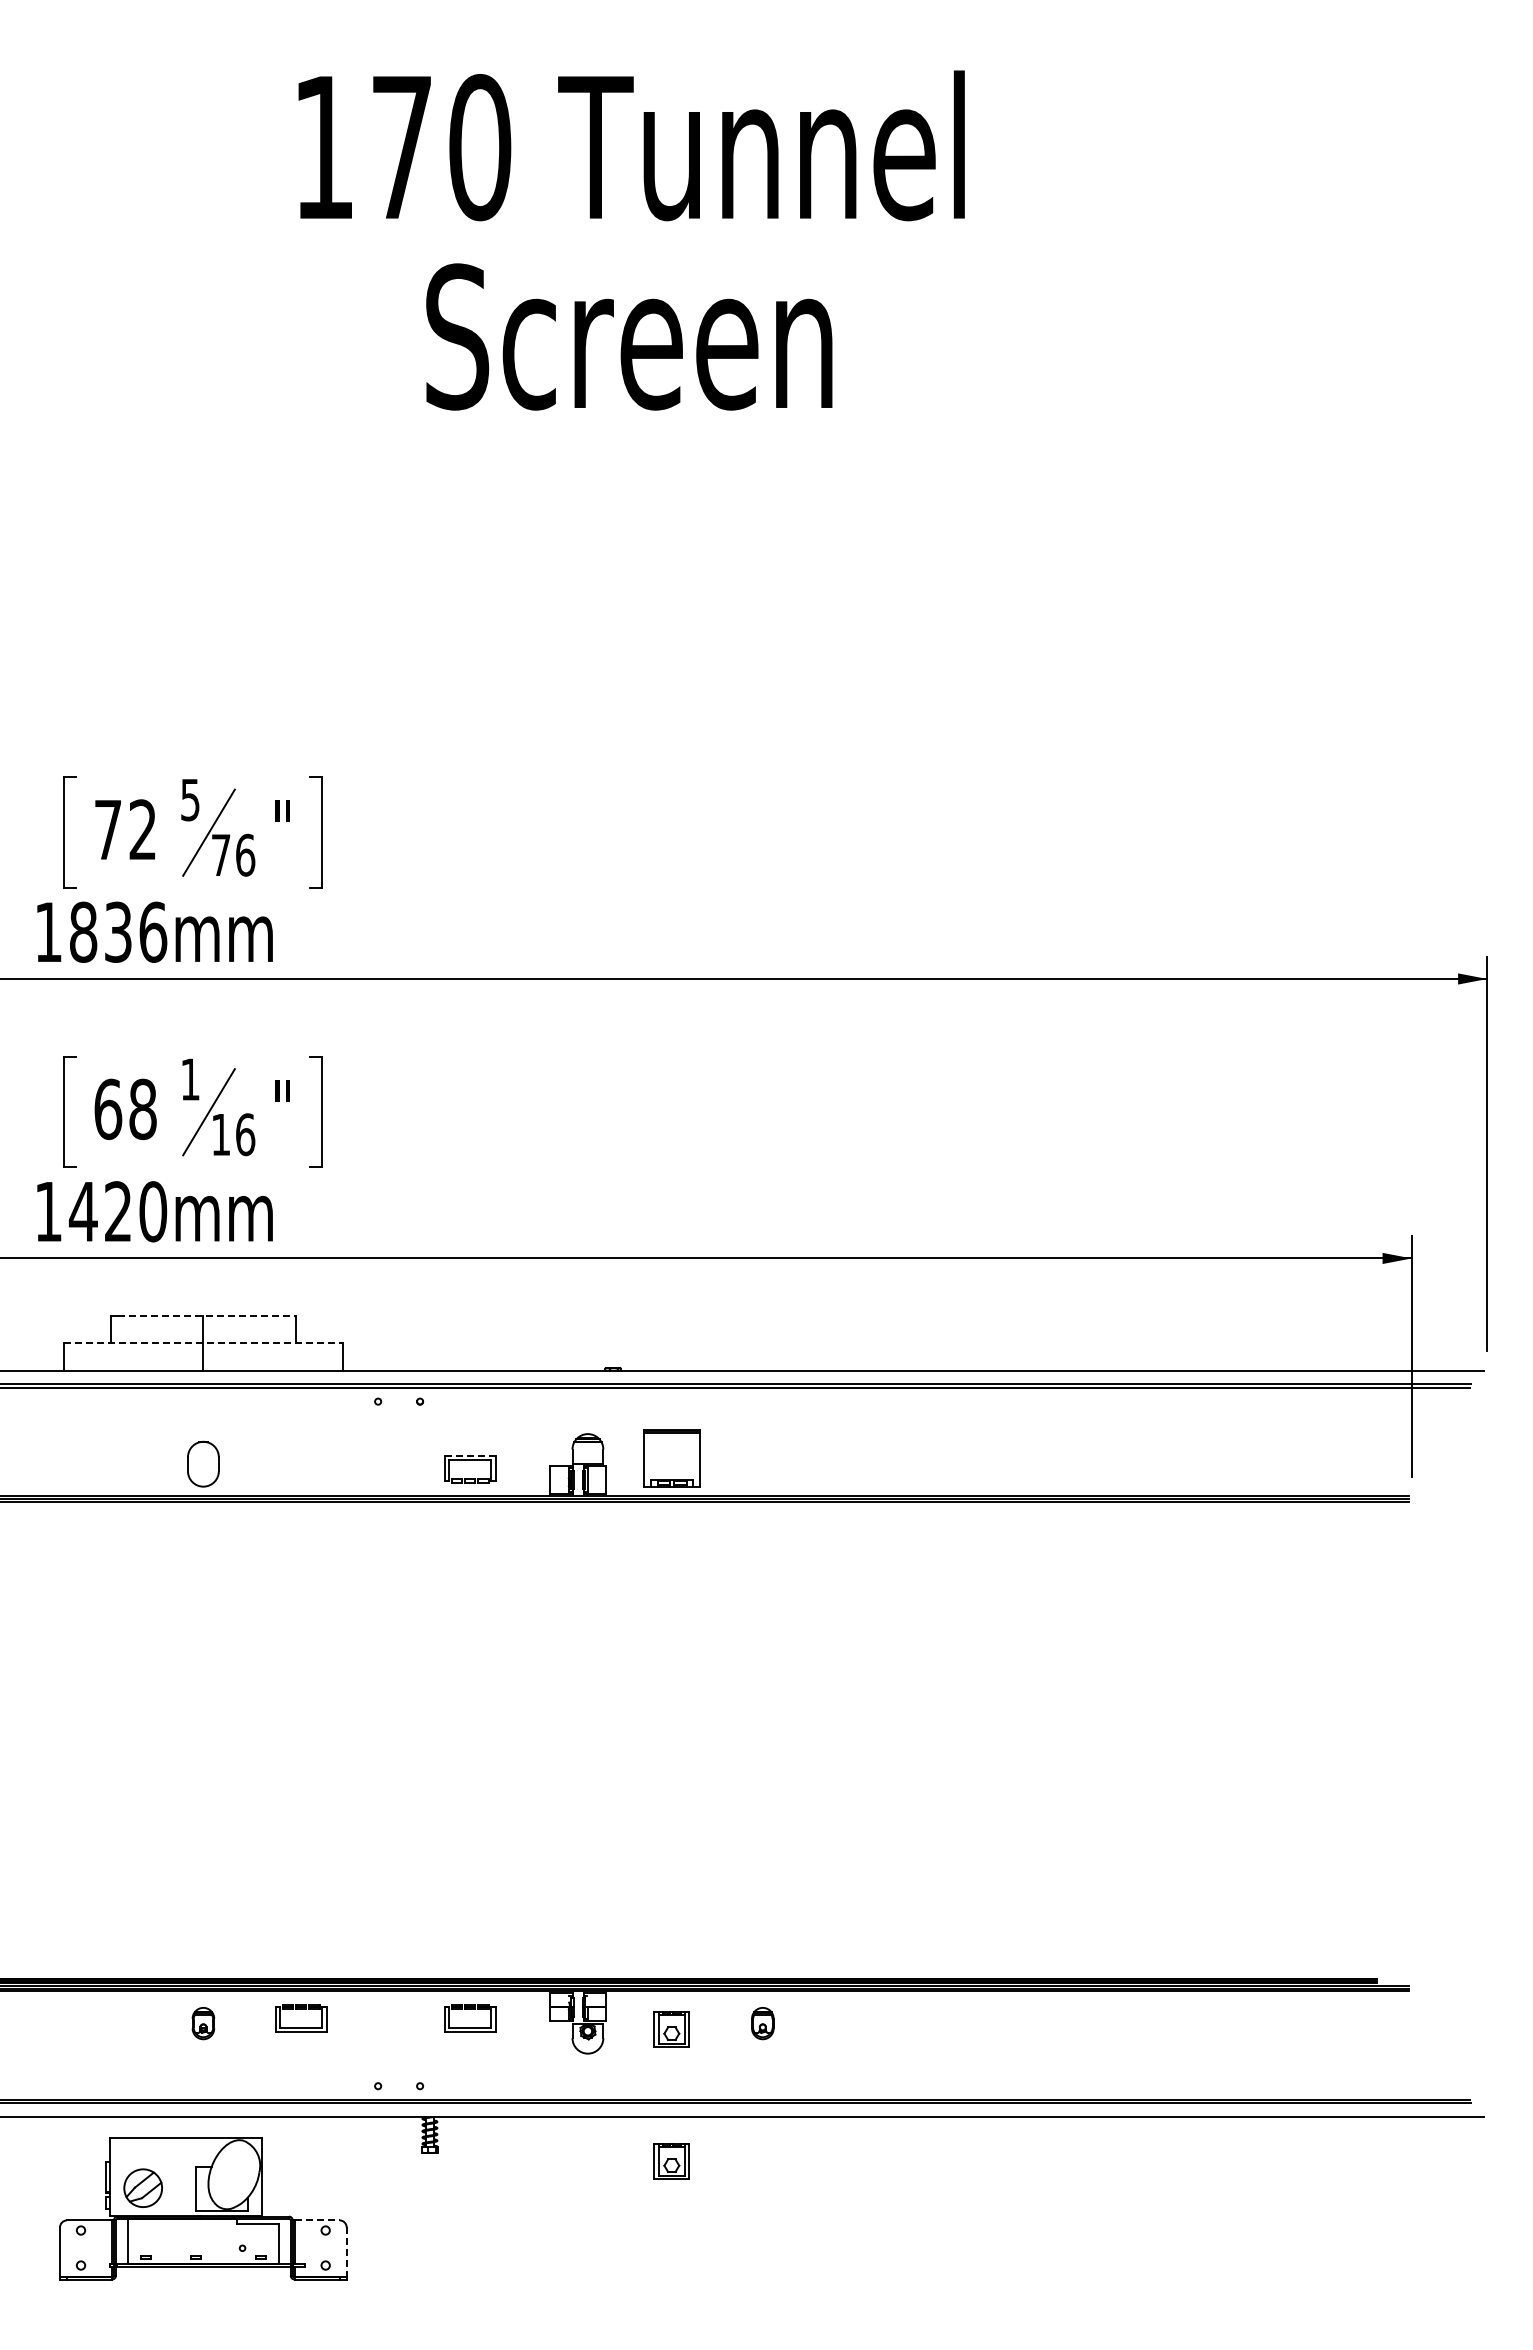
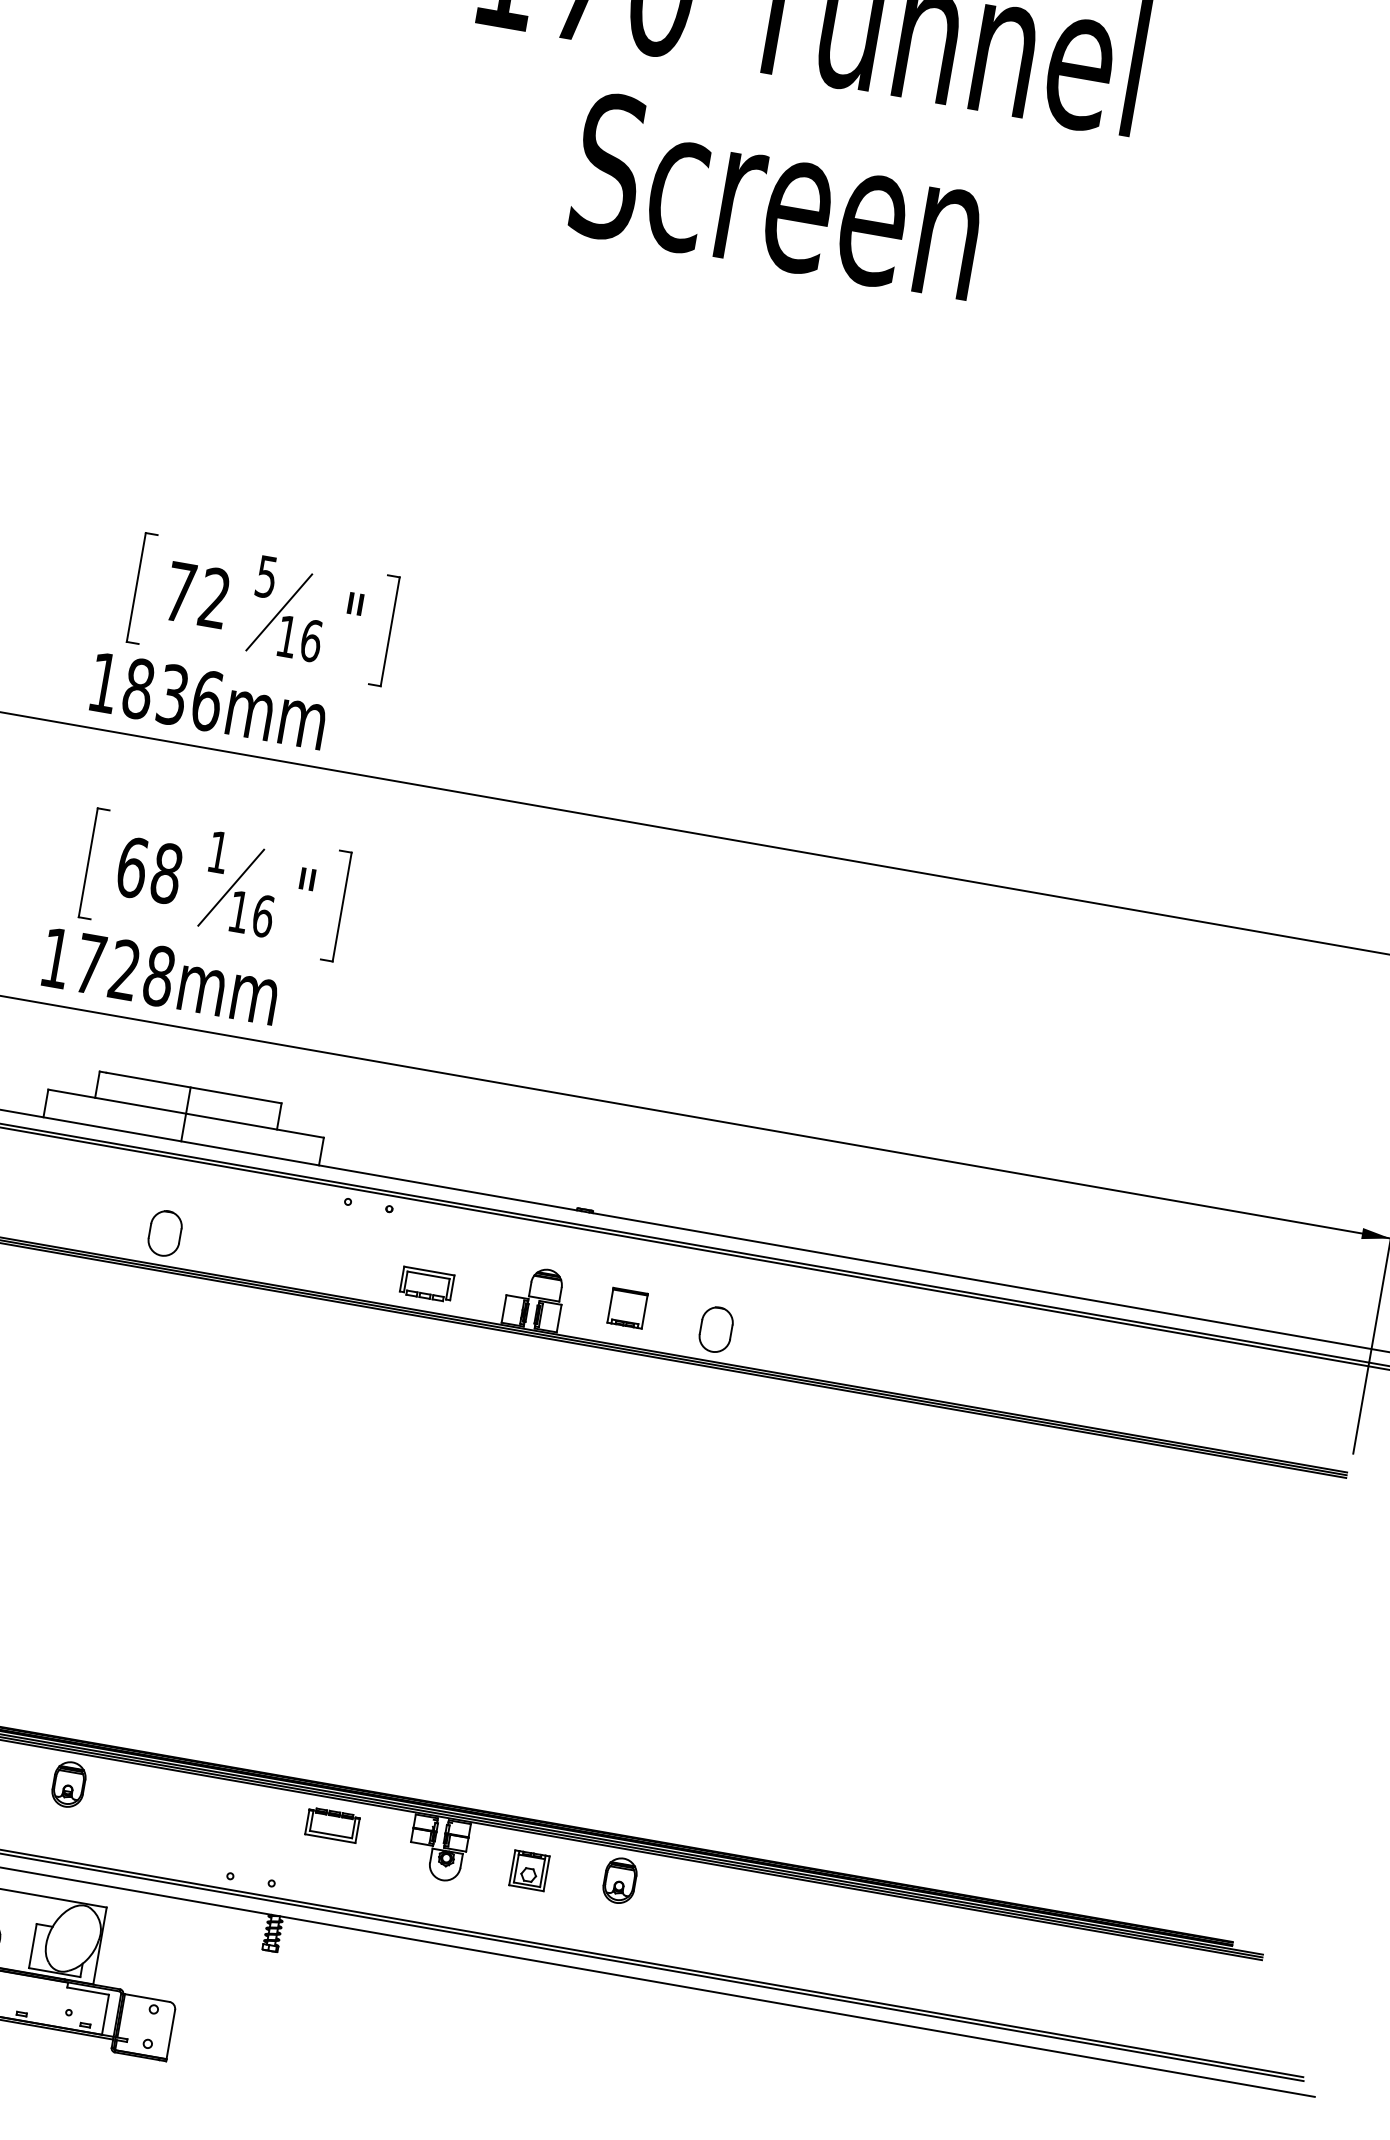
text: (221, 854) -> (287, 635), 76 -> 16
text: (117, 1211) -> (123, 969), 1420mm -> 1728mm
line: (206, 1315) -> (193, 1087), dashed -> solid
line: (203, 1342) -> (186, 1113), dashed -> solid
line: (470, 1455) -> (429, 1270), dashed -> solid
part: (671, 1458) -> (627, 1308), size x0.62
part: (762, 1463) -> (716, 1328), added
part: (301, 2009) -> (168, 1787), removed
part: (203, 2023) -> (69, 1784), size x1.43
part: (762, 2023) -> (619, 1880), size x1.43
part: (671, 2161) -> (506, 2000), removed
line: (317, 2220) -> (147, 1998), dashed -> solid
line: (346, 2252) -> (170, 2034), dashed -> solid

